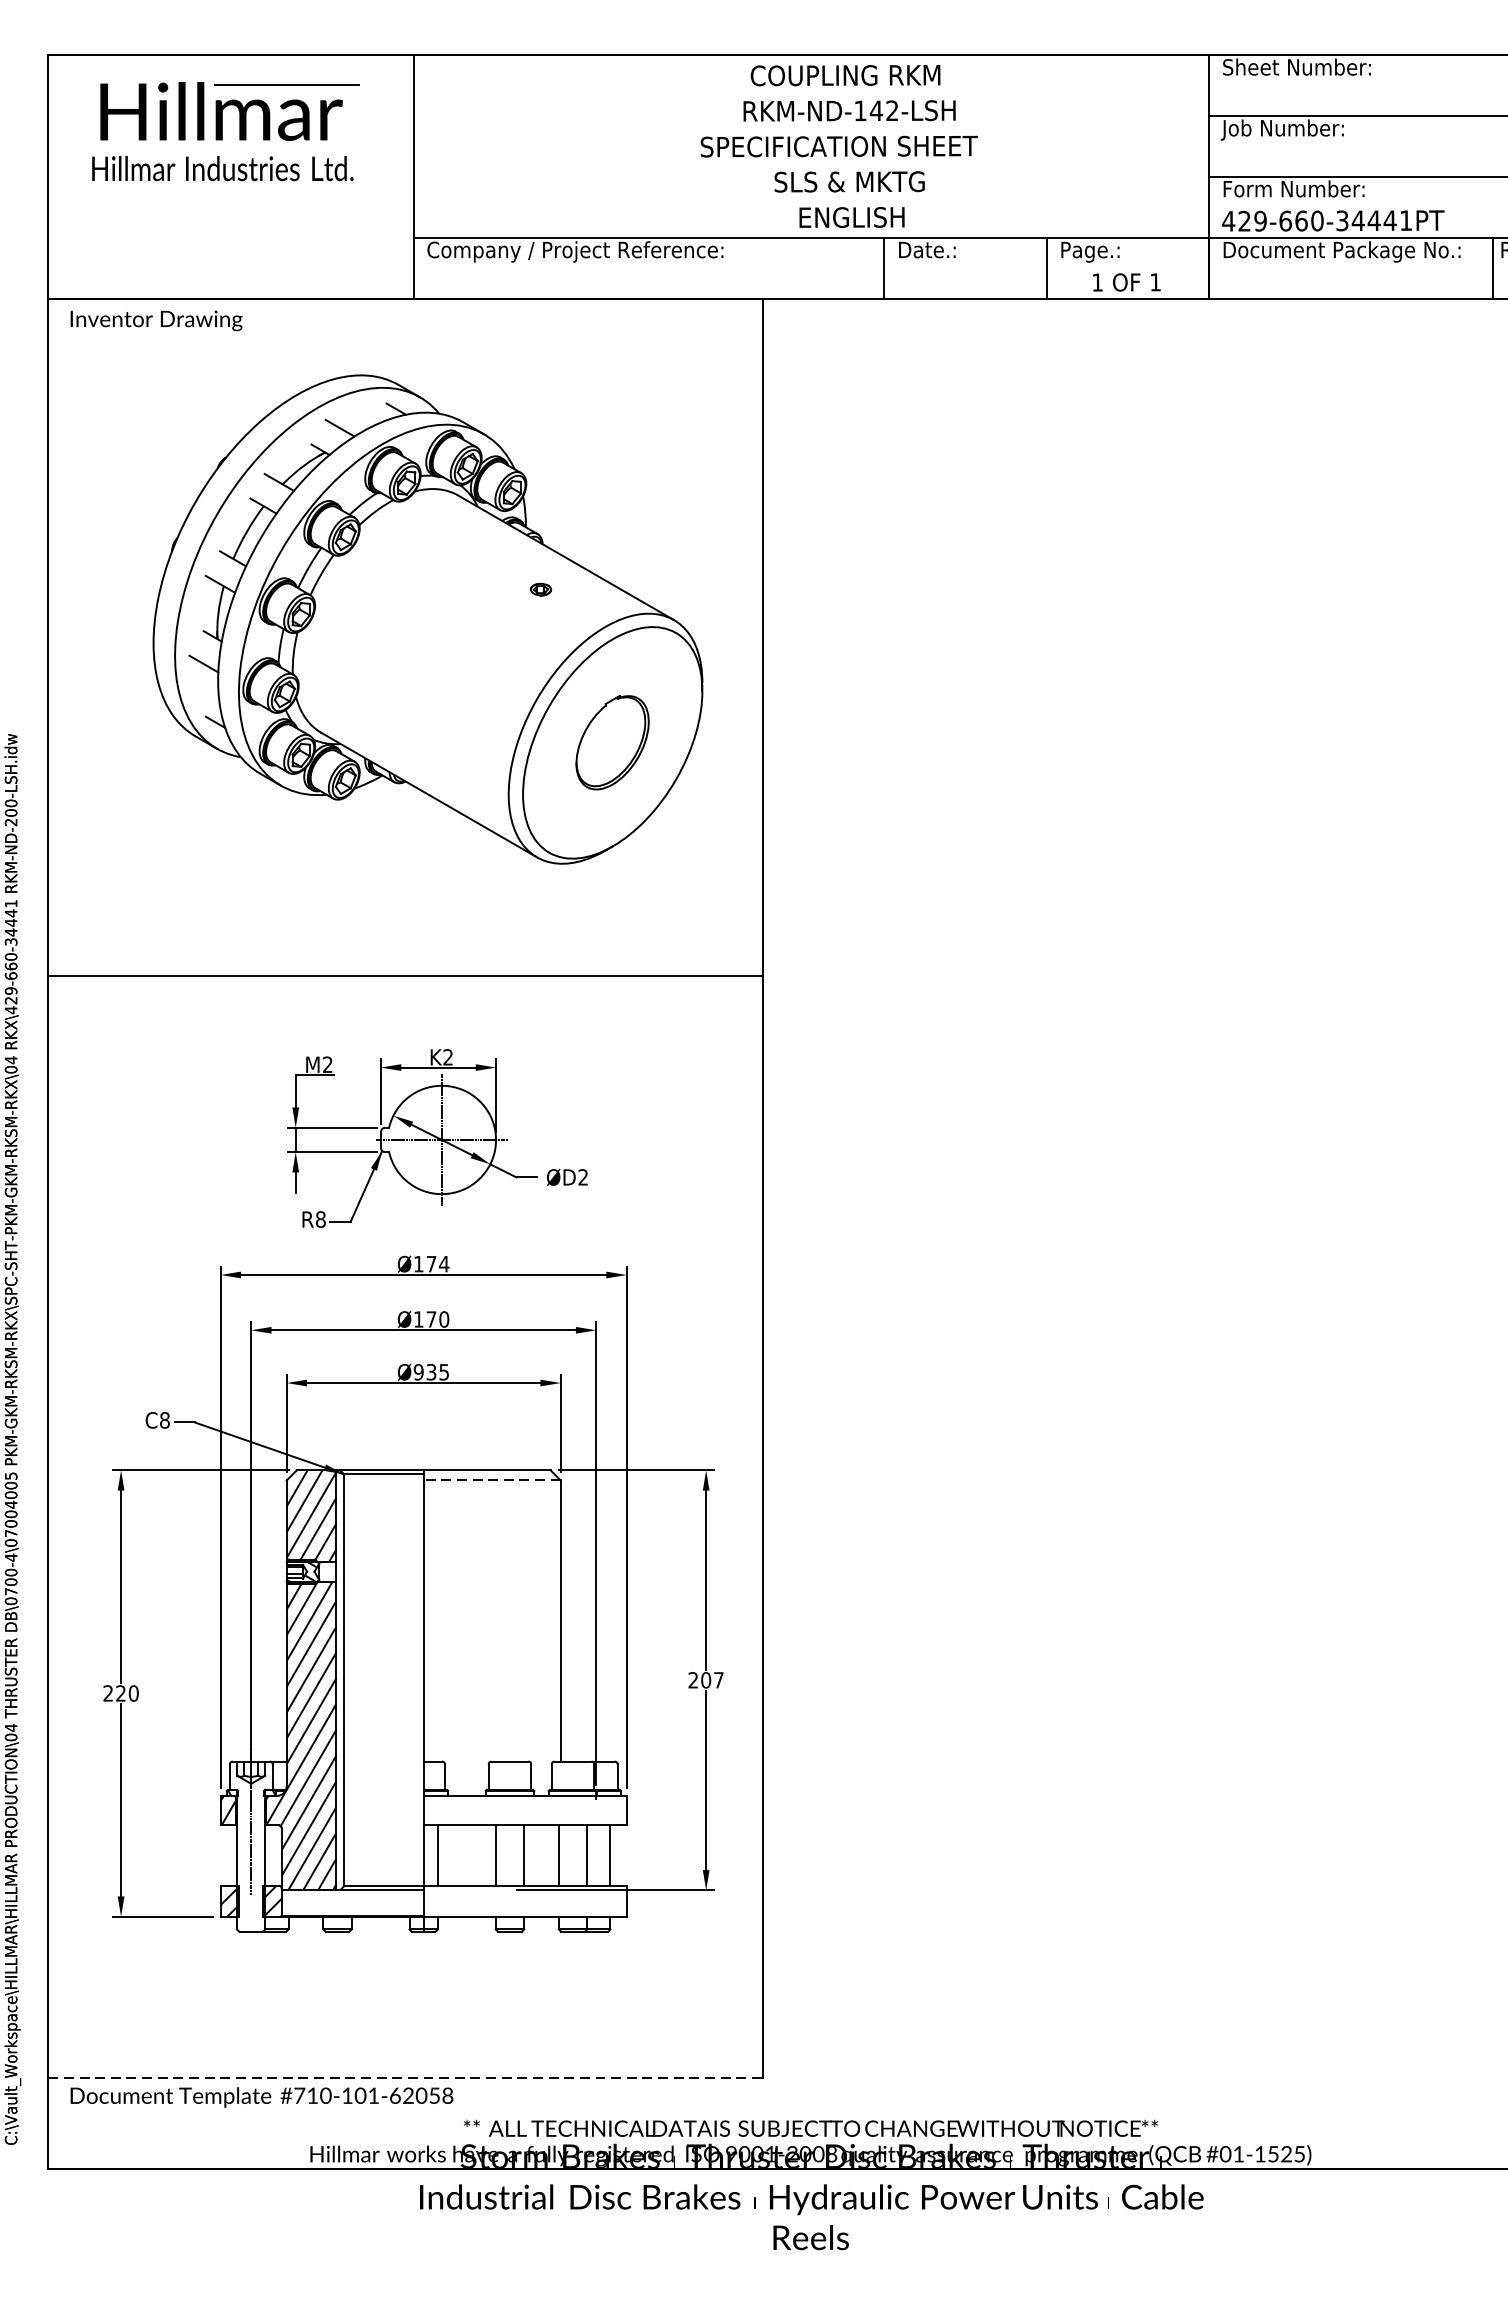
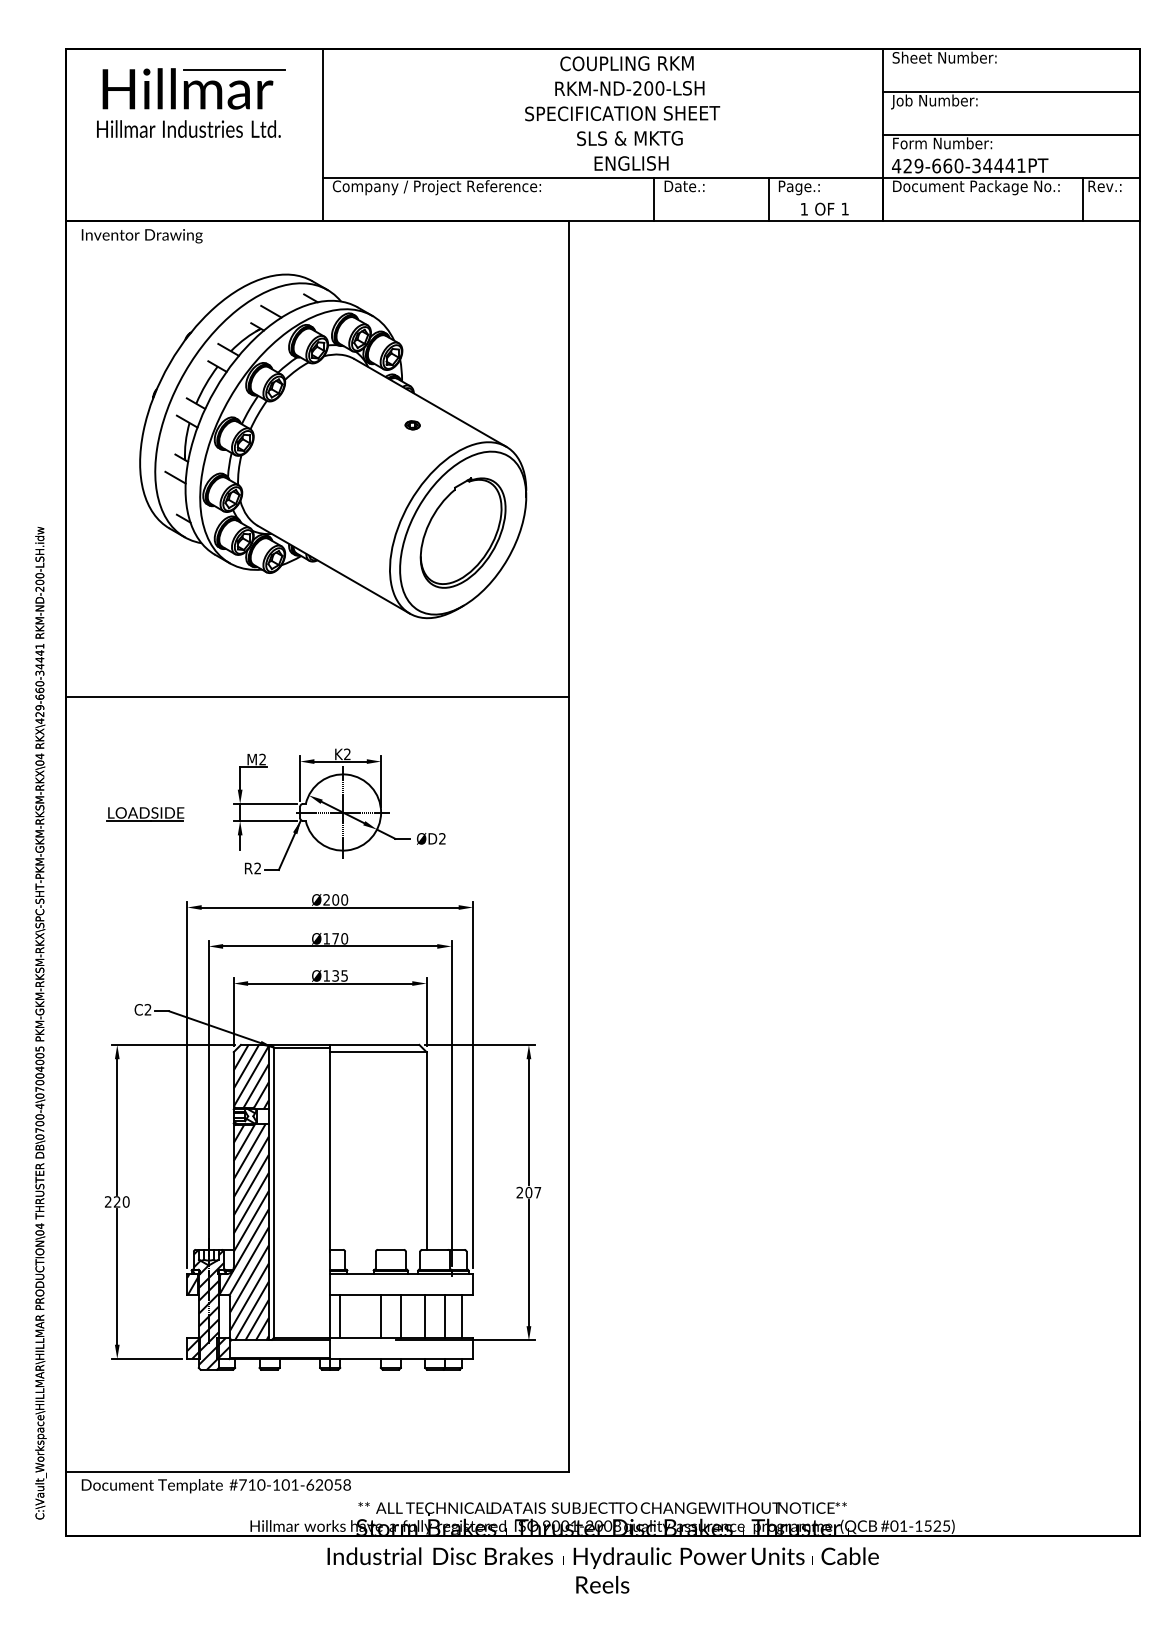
text: (876, 110) -> (648, 88), RKM-ND-142-LSH -> RKM-ND-200-LSH
part: (611, 741) -> (462, 532), size x1.67
part: (161, 1142) -> (145, 814), added
text: (320, 1219) -> (257, 868), R8 -> R2
text: (431, 1263) -> (335, 899), Ø174 -> Ø200
text: (418, 1371) -> (326, 975), Ø935 -> Ø135
text: (164, 1419) -> (147, 1009), C8 -> C2
line: (490, 1481) -> (377, 1052), dashed -> solid
hatch: (250, 1846) -> (208, 1309), added
line: (405, 2077) -> (317, 1472), dashed -> solid

